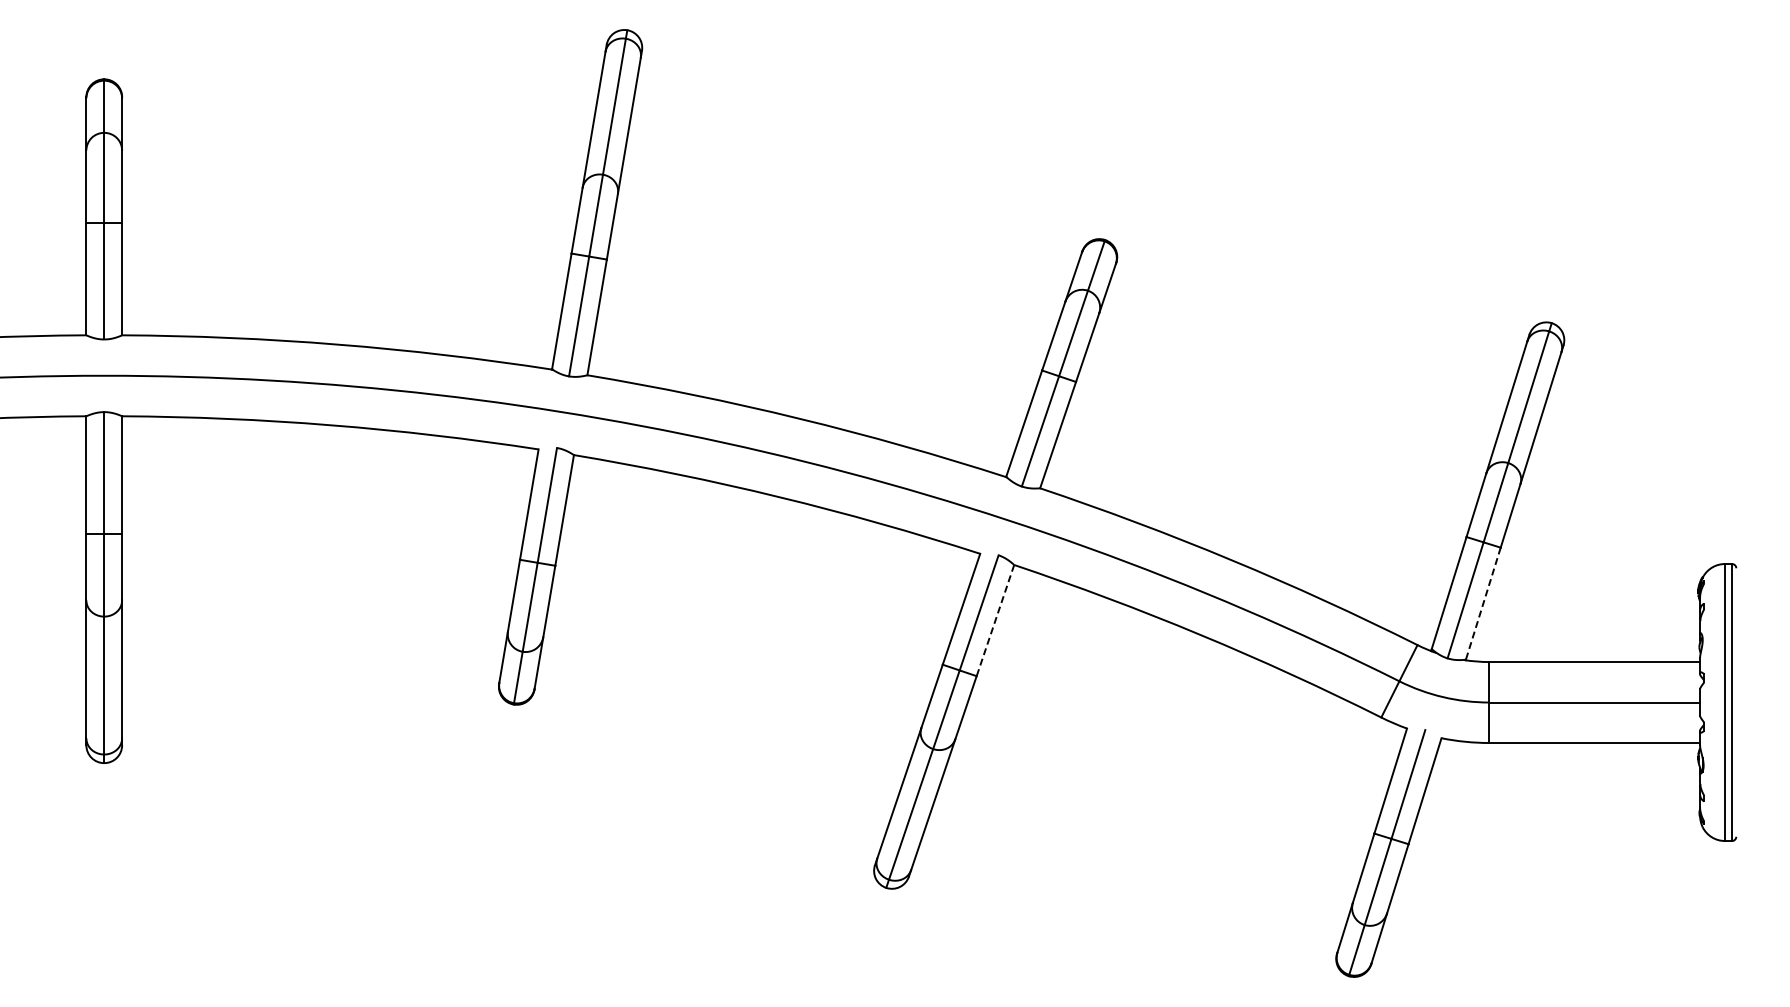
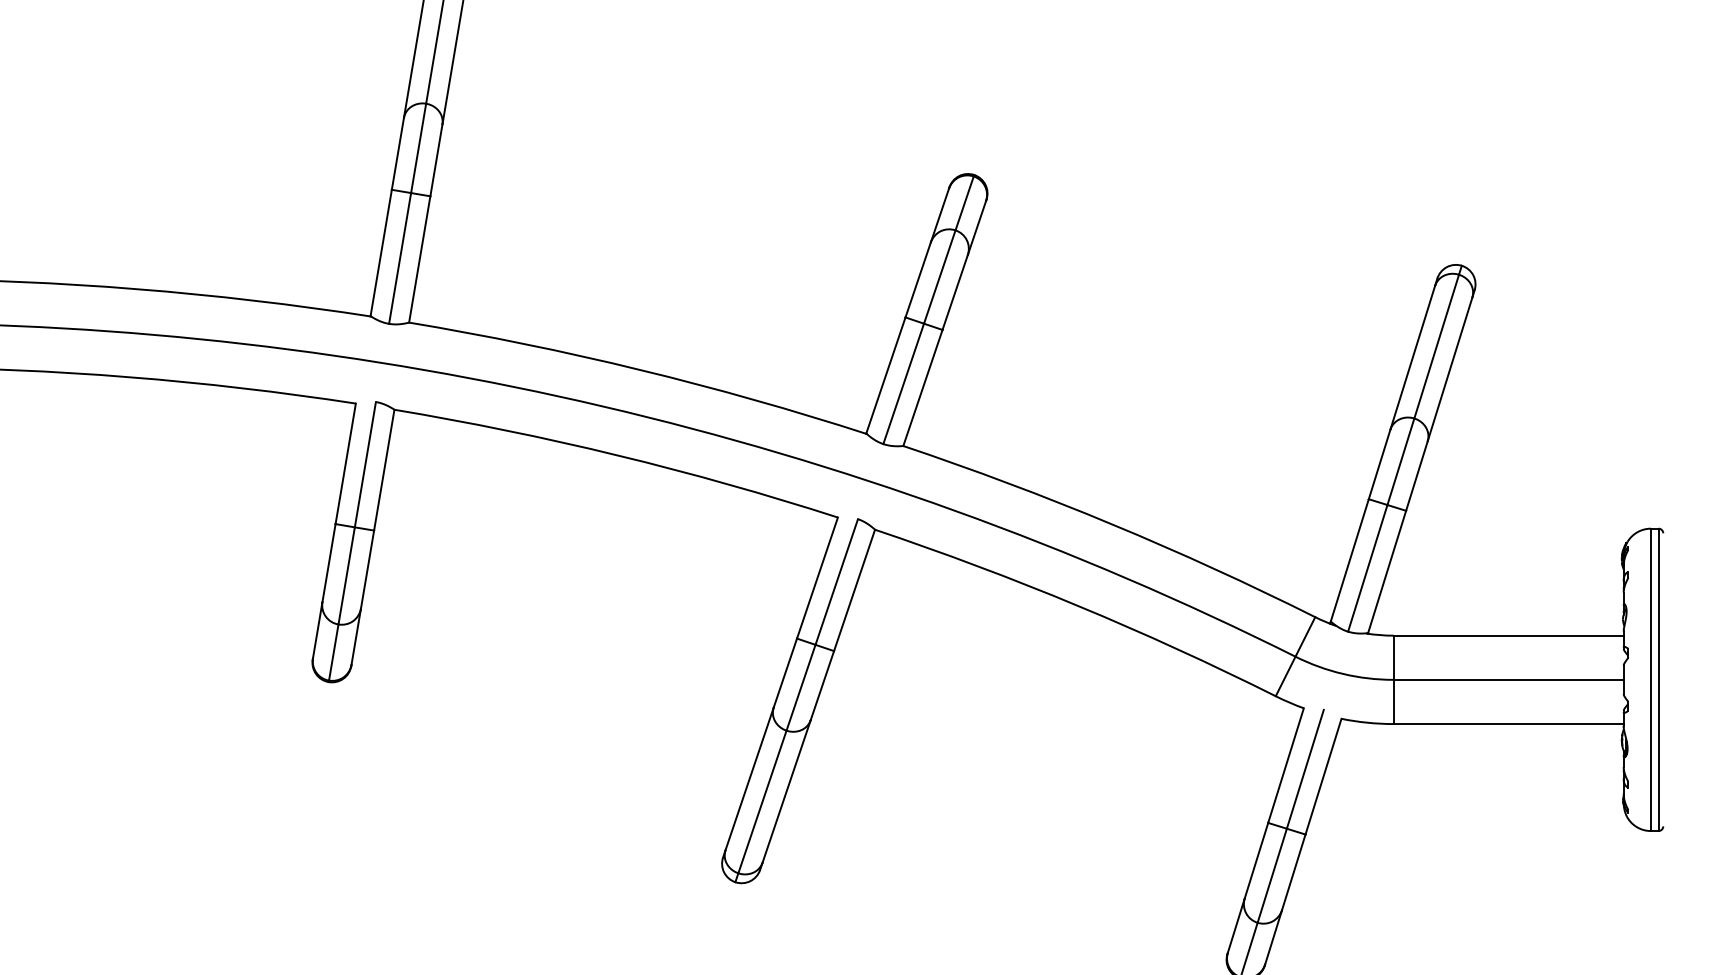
line: (1483, 603) -> (1387, 571), dashed -> solid
line: (995, 620) -> (854, 590), dashed -> solid

